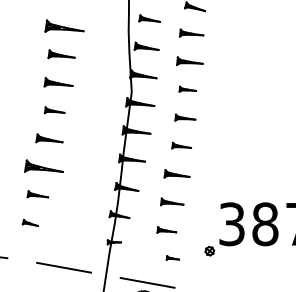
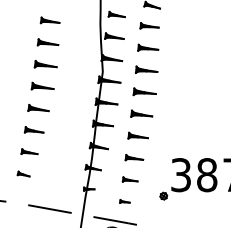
part: (63, 26) -> (49, 20), size x0.62
part: (187, 89) -> (146, 69), size x1.67
part: (54, 109) -> (42, 85), size x1.43
part: (185, 117) -> (144, 91), size x1.43
part: (181, 145) -> (141, 113), size x1.43
part: (43, 165) -> (33, 129), size x0.62
part: (172, 258) -> (124, 201), moved

